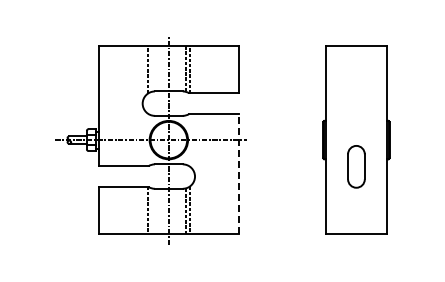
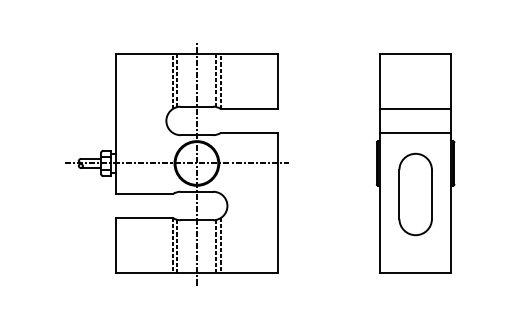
line: (152, 68) -> (177, 79), added
line: (355, 93) -> (414, 109), added
line: (355, 114) -> (414, 133), added
part: (356, 166) -> (415, 194), size x1.67
line: (238, 173) -> (278, 202), dashed -> solid
line: (152, 211) -> (177, 246), added

